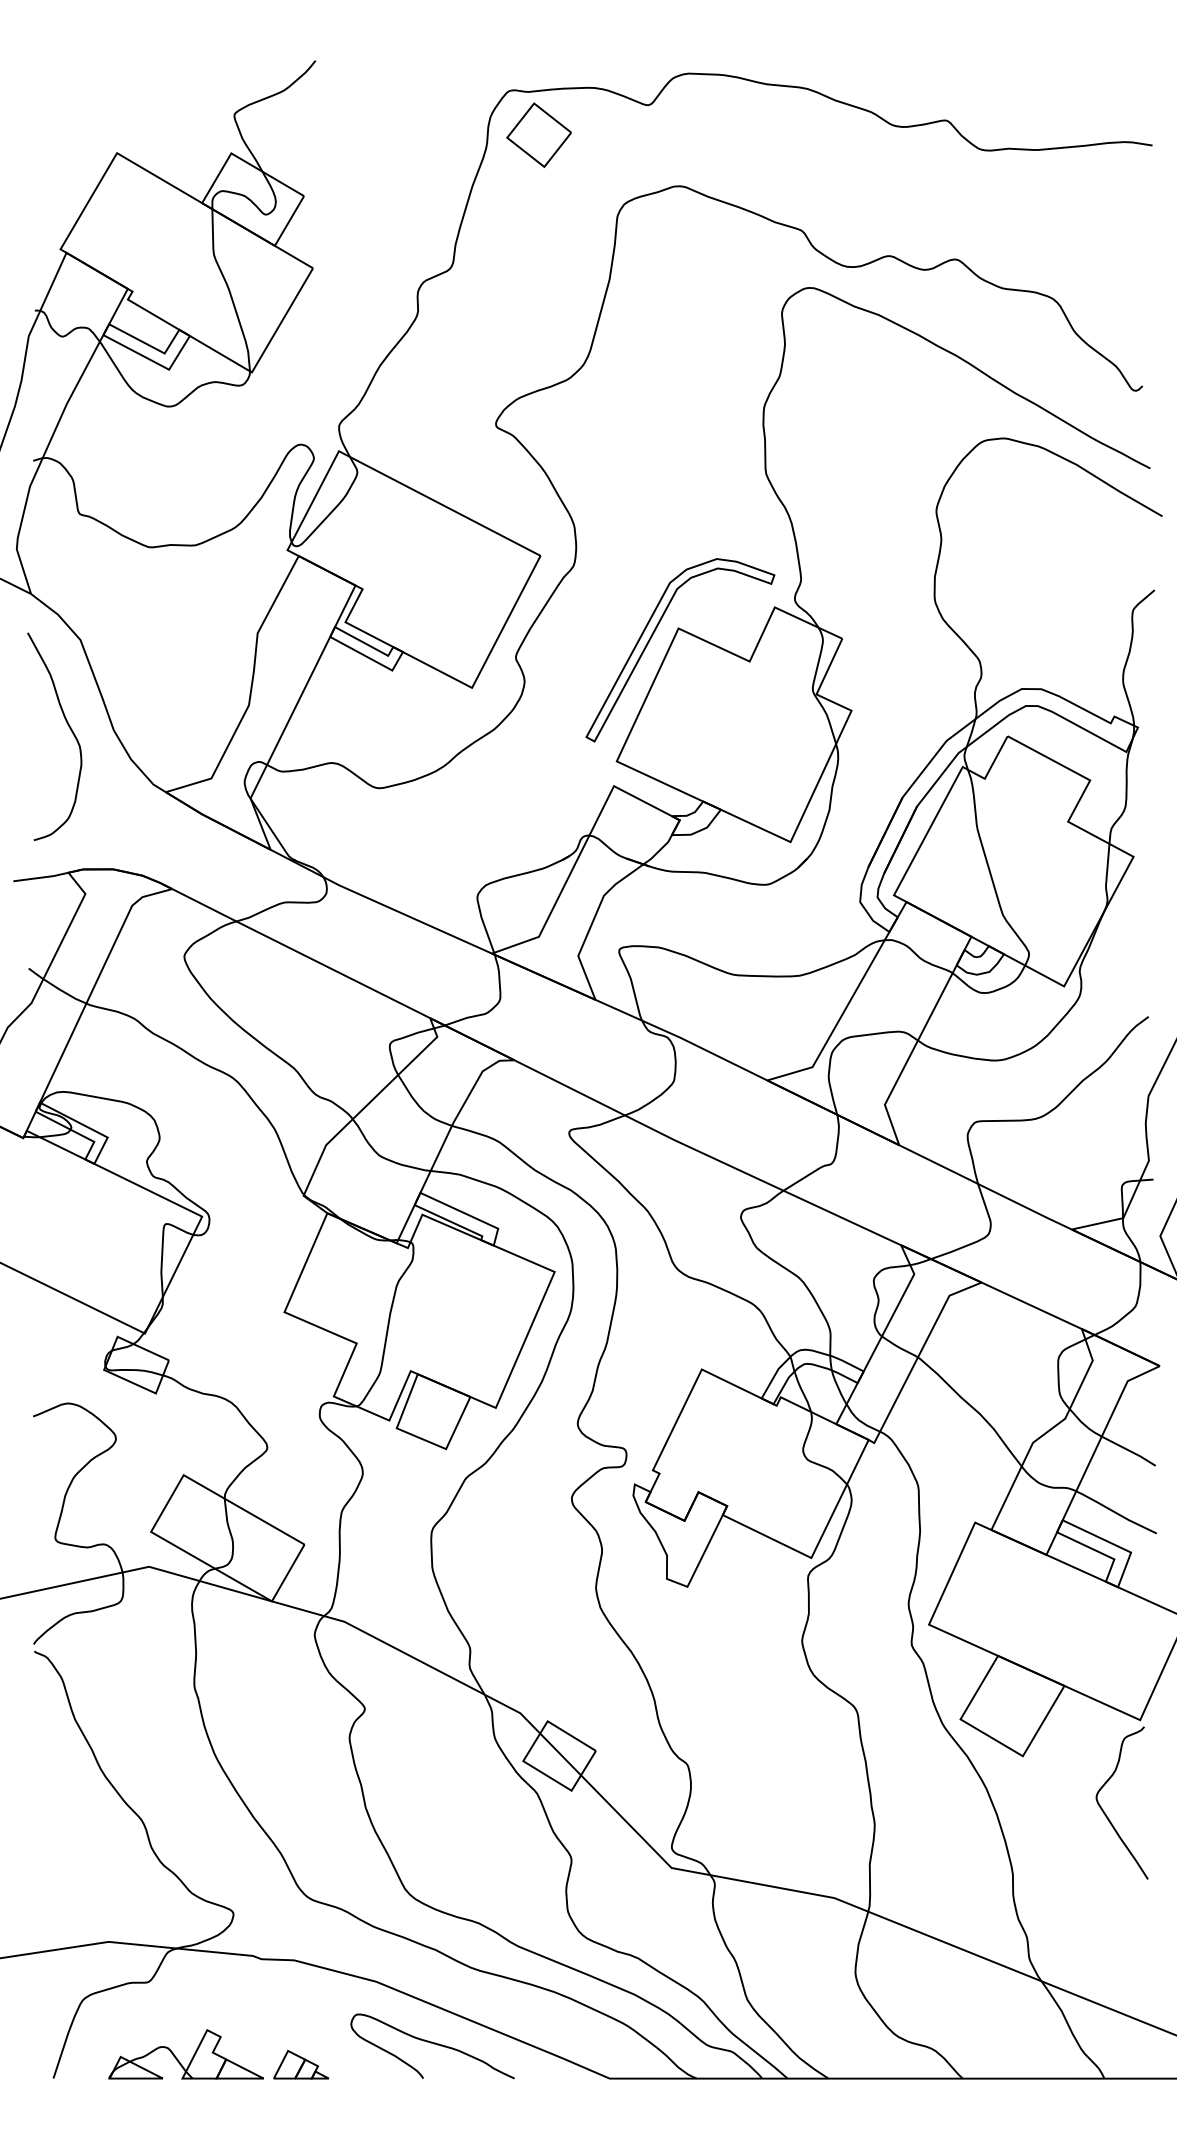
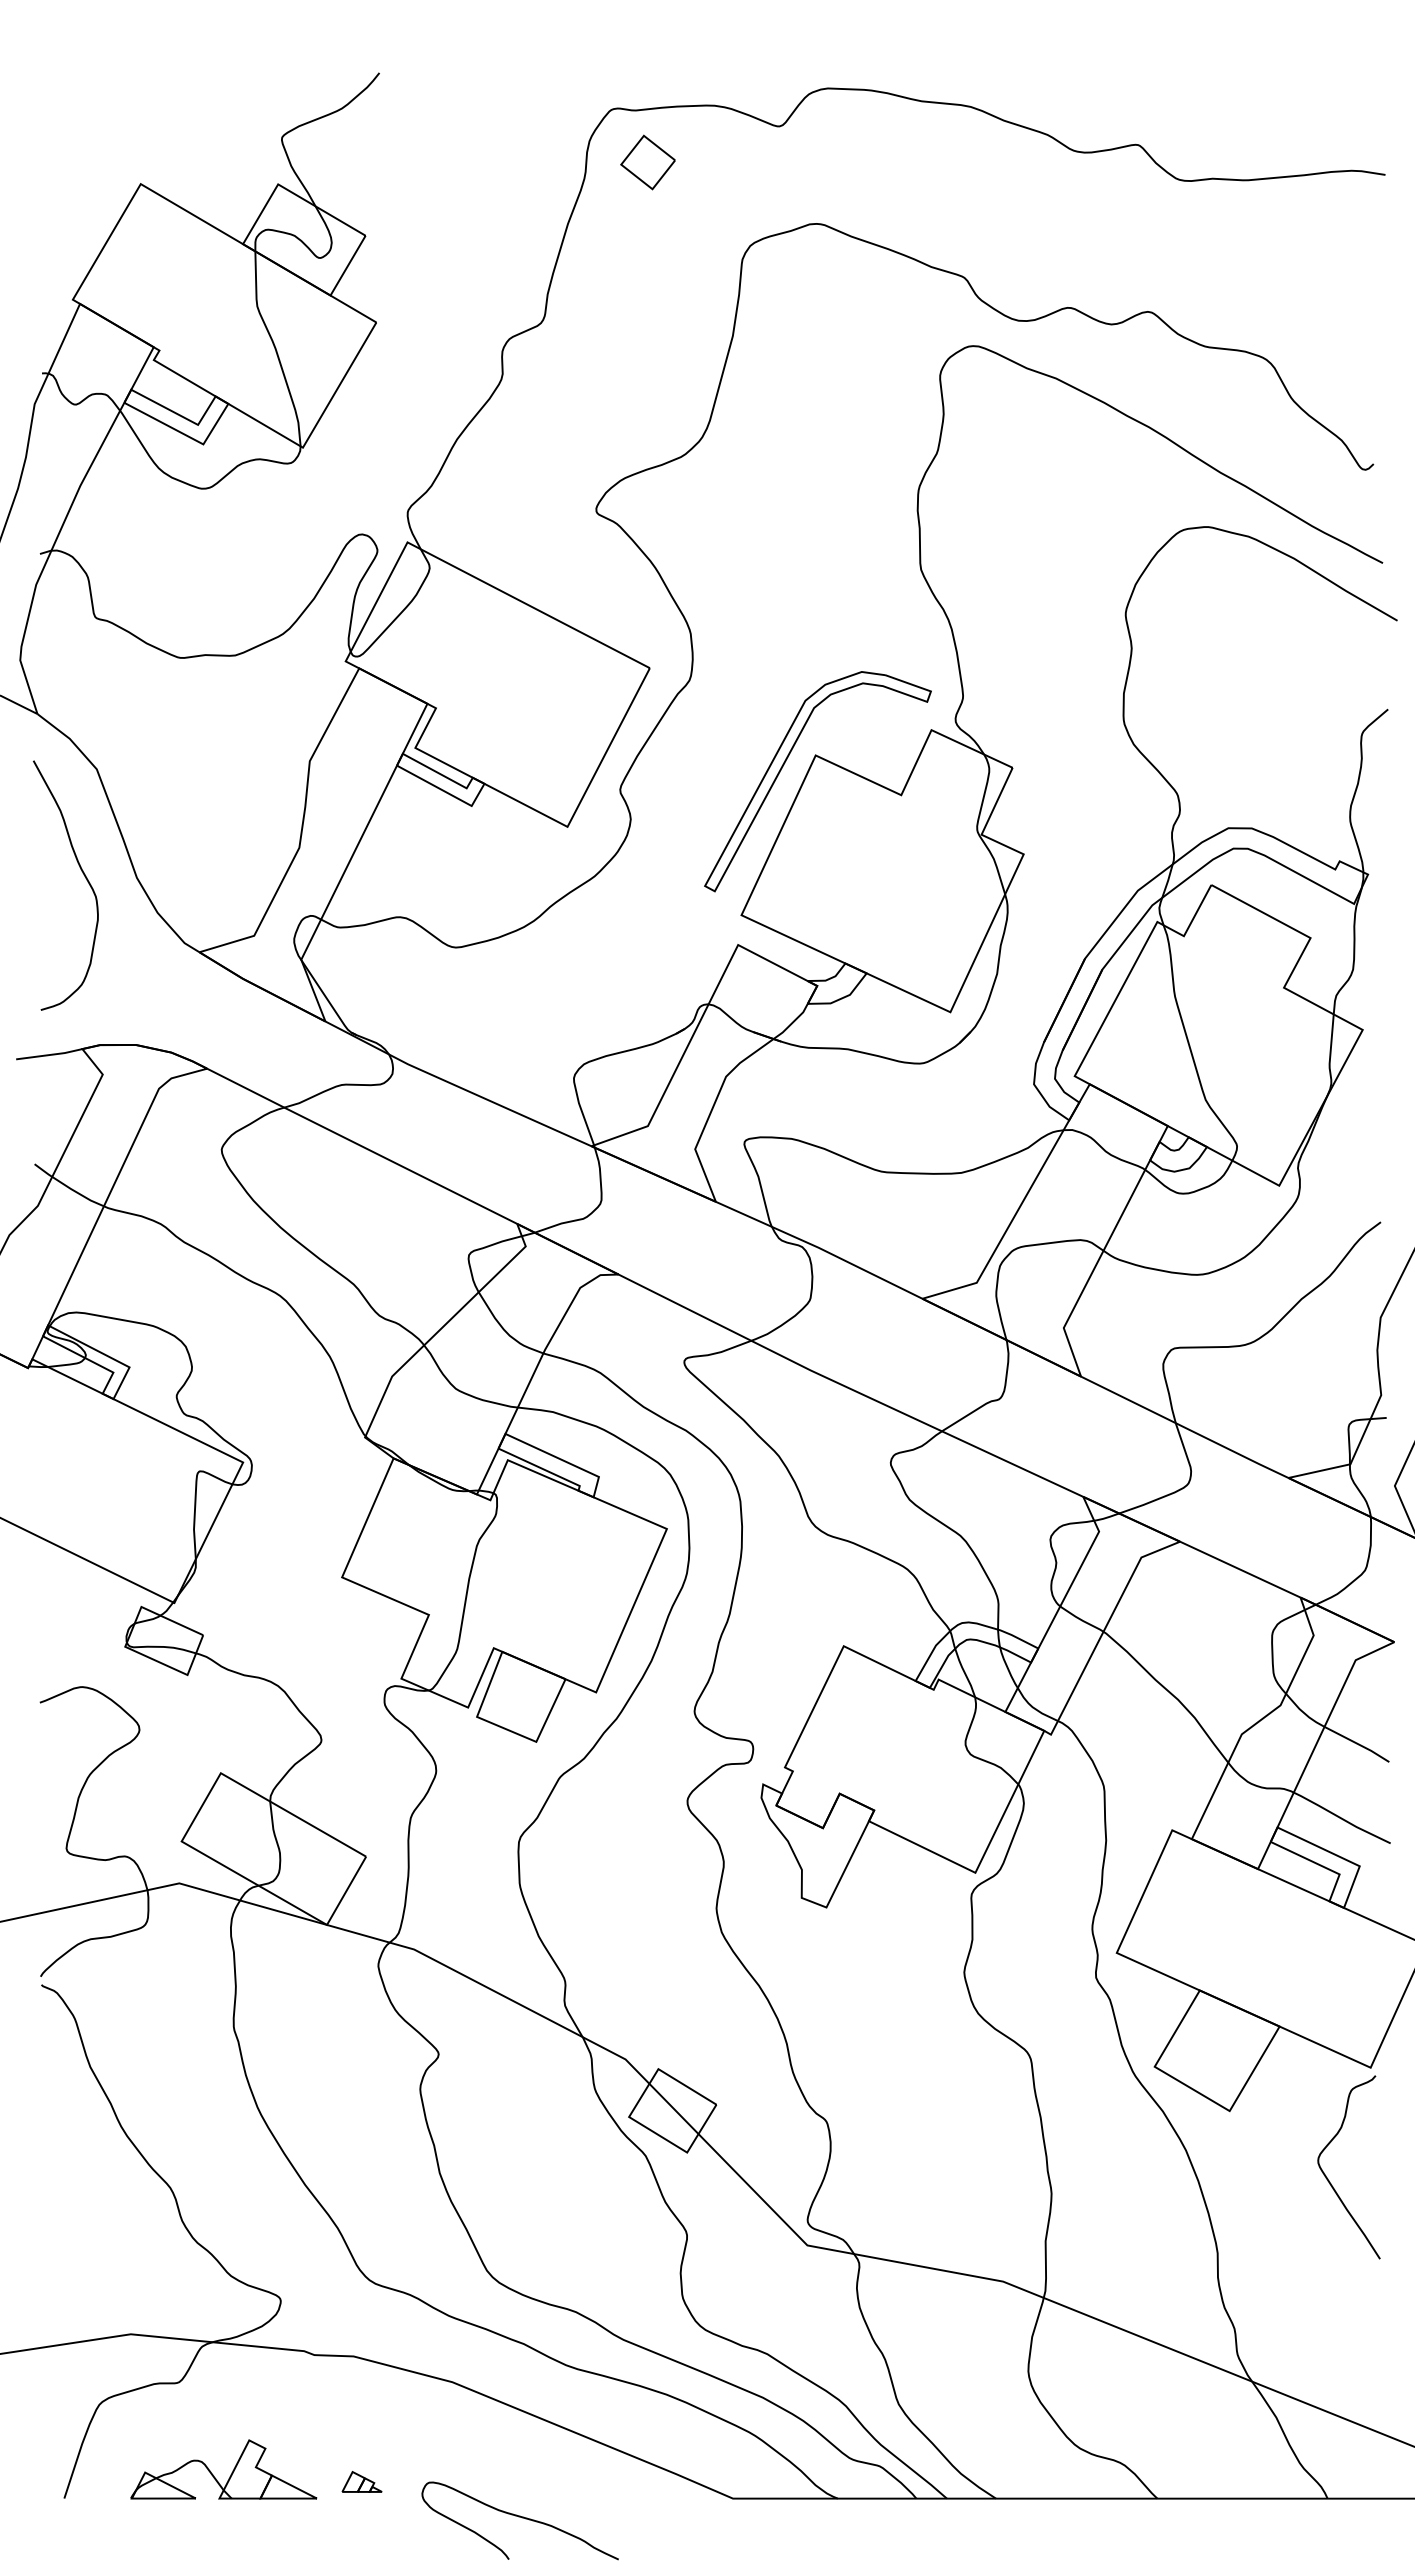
part: (538, 135) -> (647, 162), size x0.7
curve: (432, 2043) -> (519, 2517), moved
part: (300, 2064) -> (361, 2481), size x0.6

